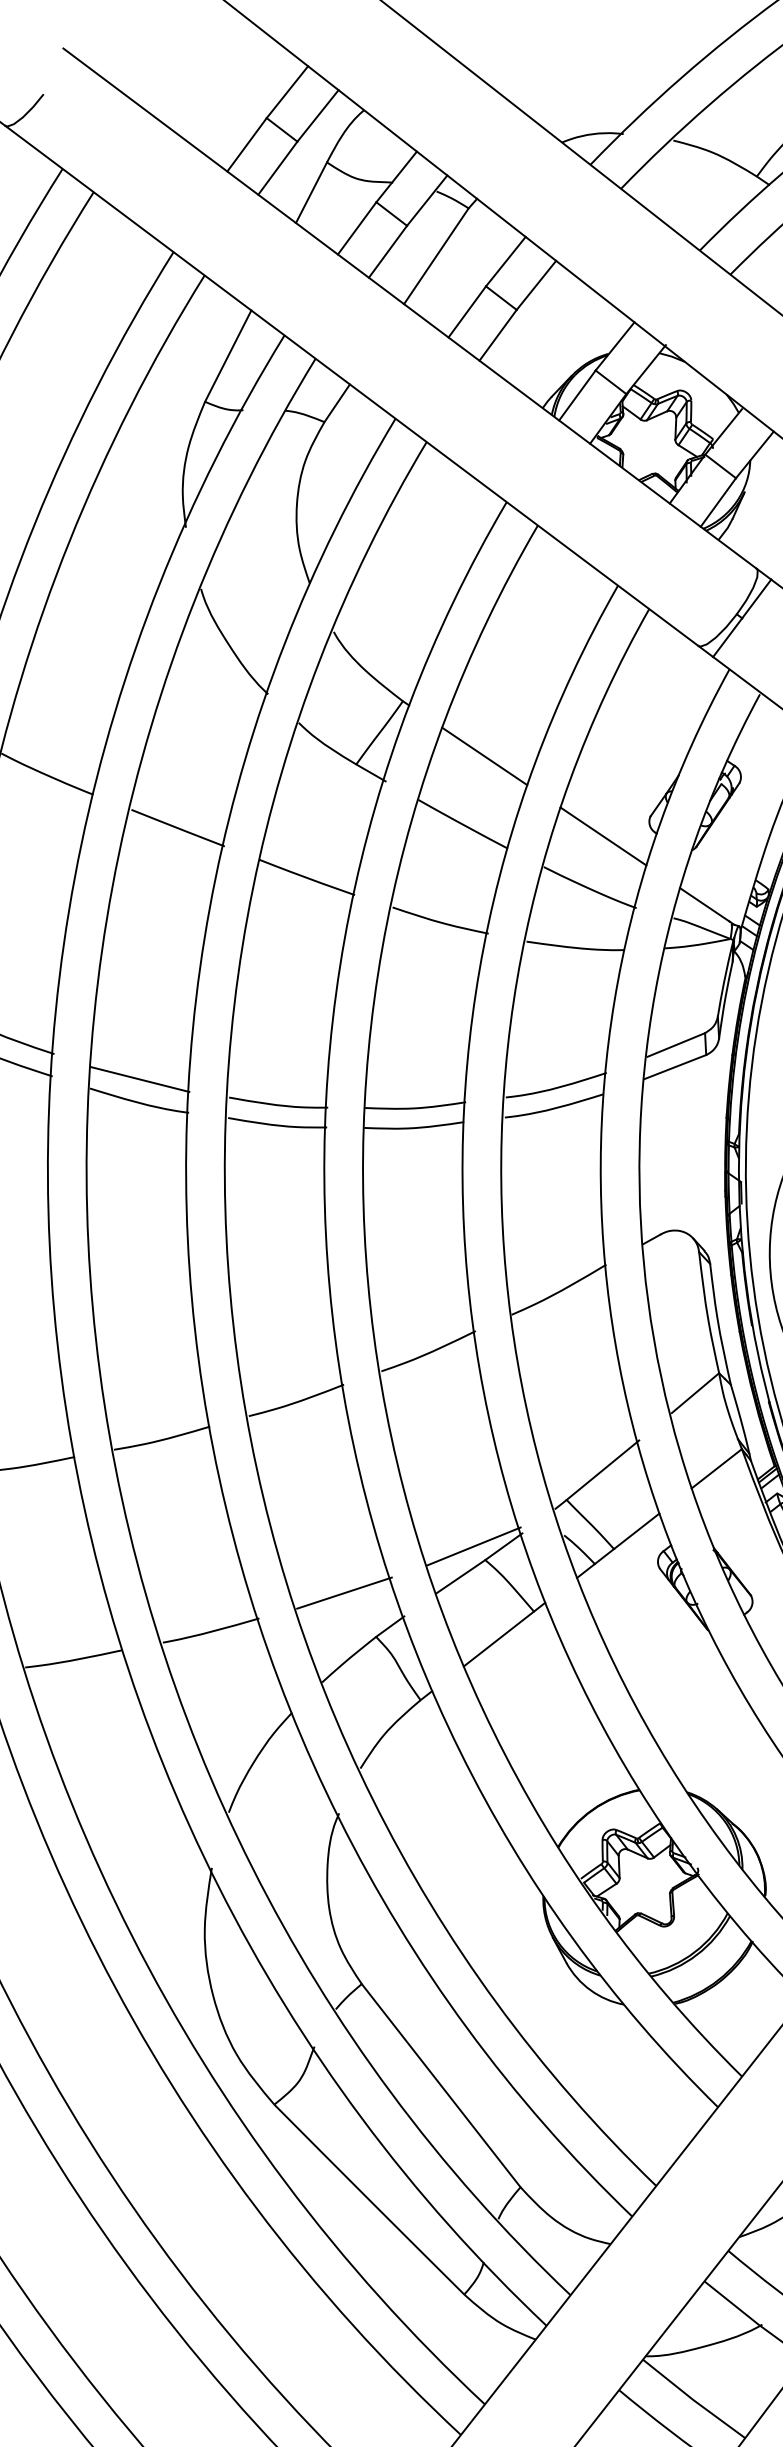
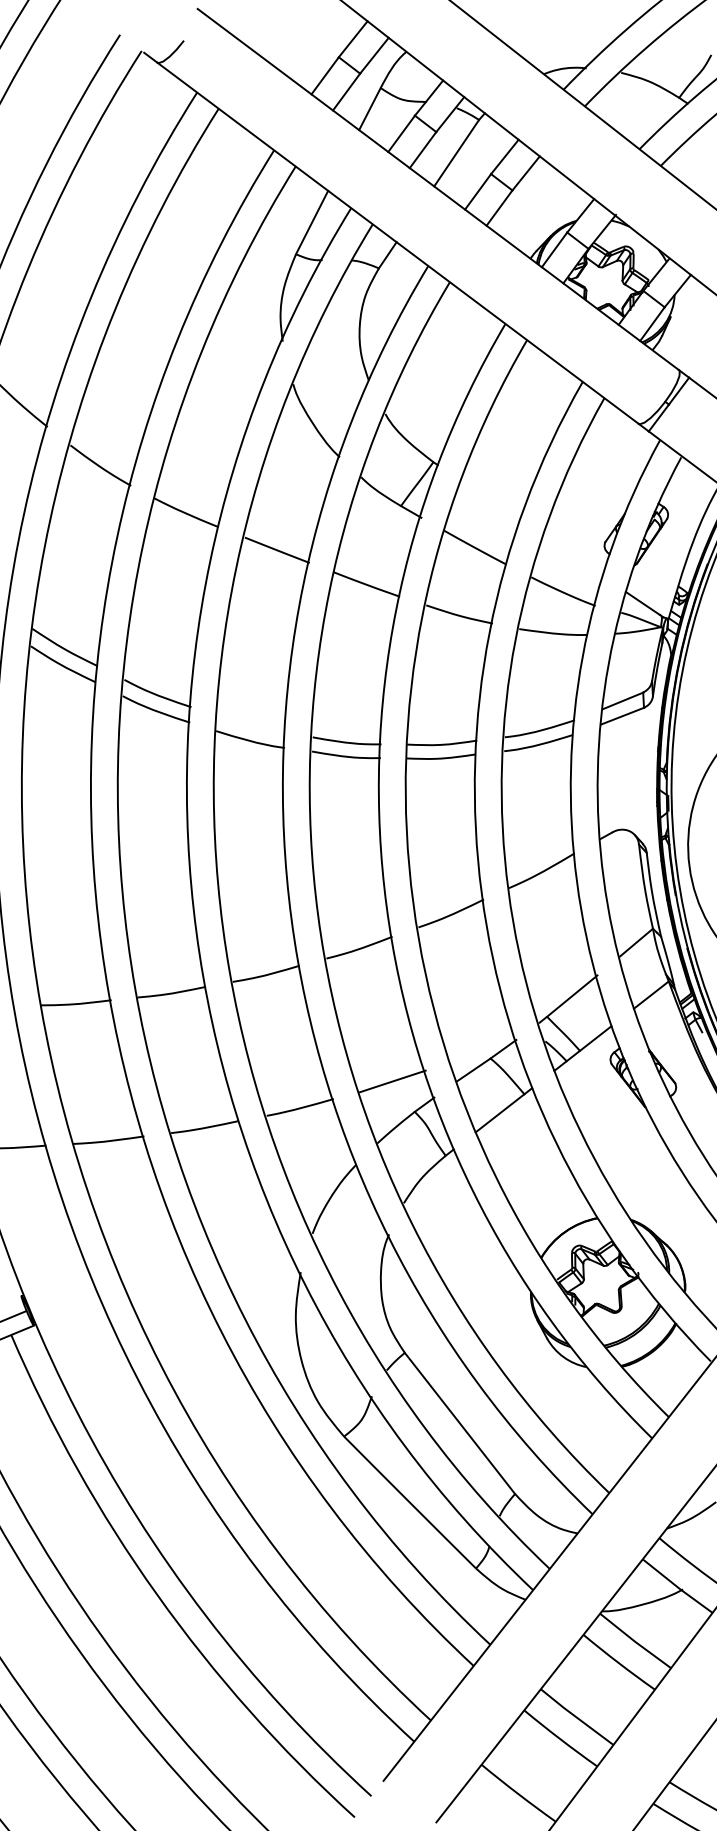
line: (483, 756) -> (489, 500), removed
line: (603, 835) -> (572, 555), removed
line: (139, 1079) -> (250, 724), removed
line: (473, 1545) -> (482, 1048), removed

